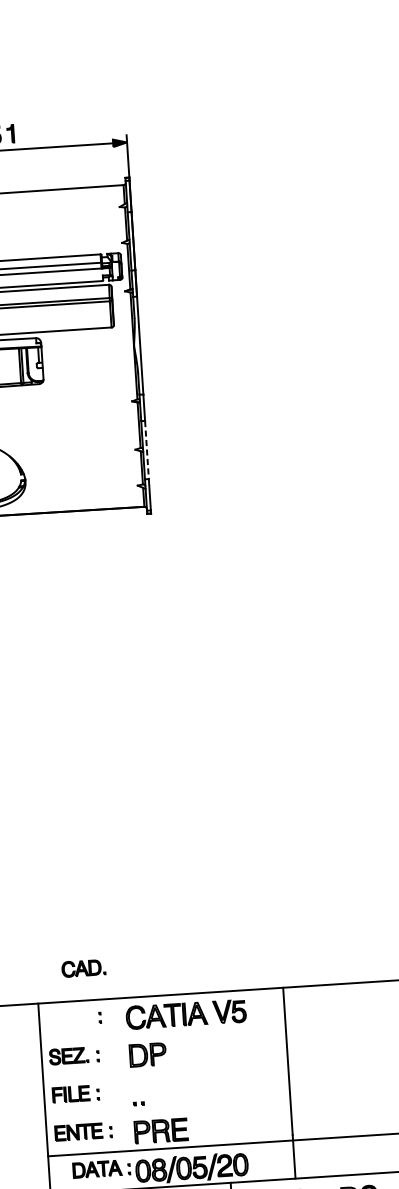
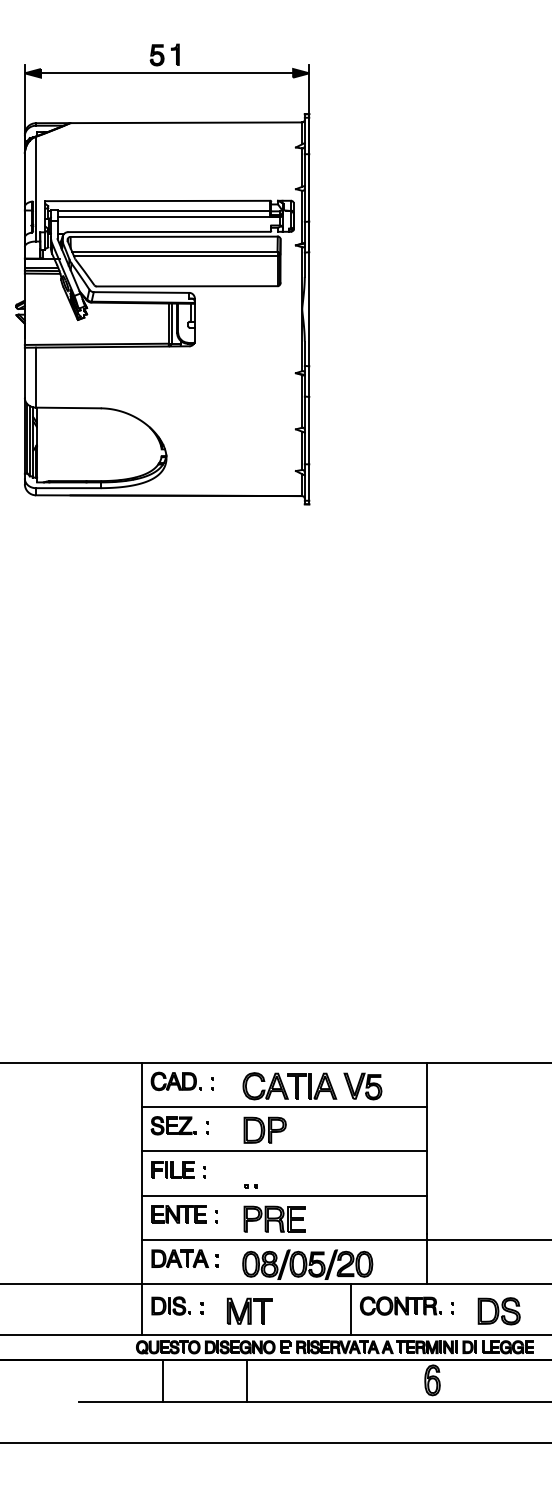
line: (147, 449) -> (309, 430), dashed -> solid
part: (82, 968) -> (175, 1081), moved
line: (163, 1034) -> (284, 1107), added
line: (165, 1072) -> (284, 1151), added
line: (168, 1110) -> (284, 1195), added
part: (101, 1168) -> (184, 1258), moved

